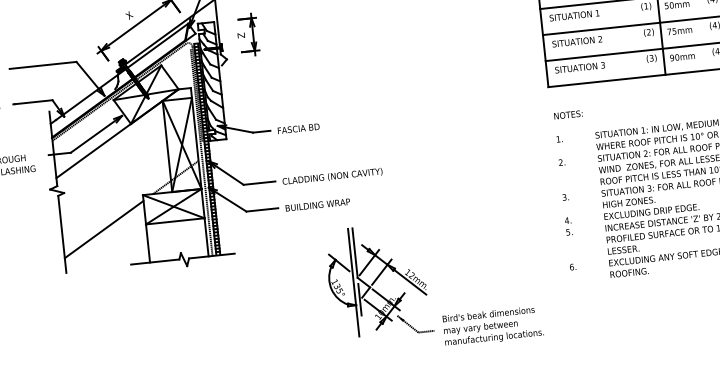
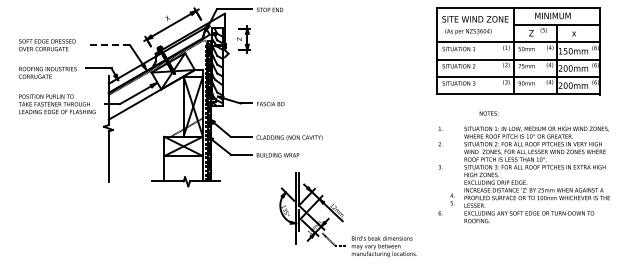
line: (42, 66) -> (107, 45), solid -> dashed
text: (567, 114) -> (488, 113), moved
text: (568, 226) -> (452, 199), moved
line: (104, 229) -> (136, 156), removed

